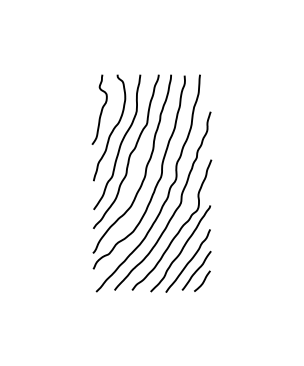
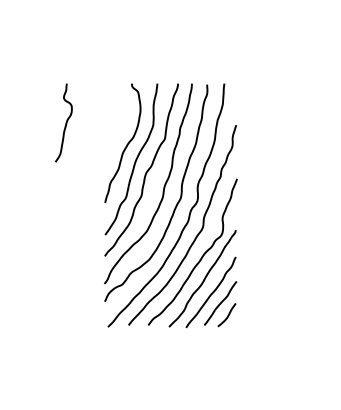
curve: (101, 109) -> (65, 122), moved

